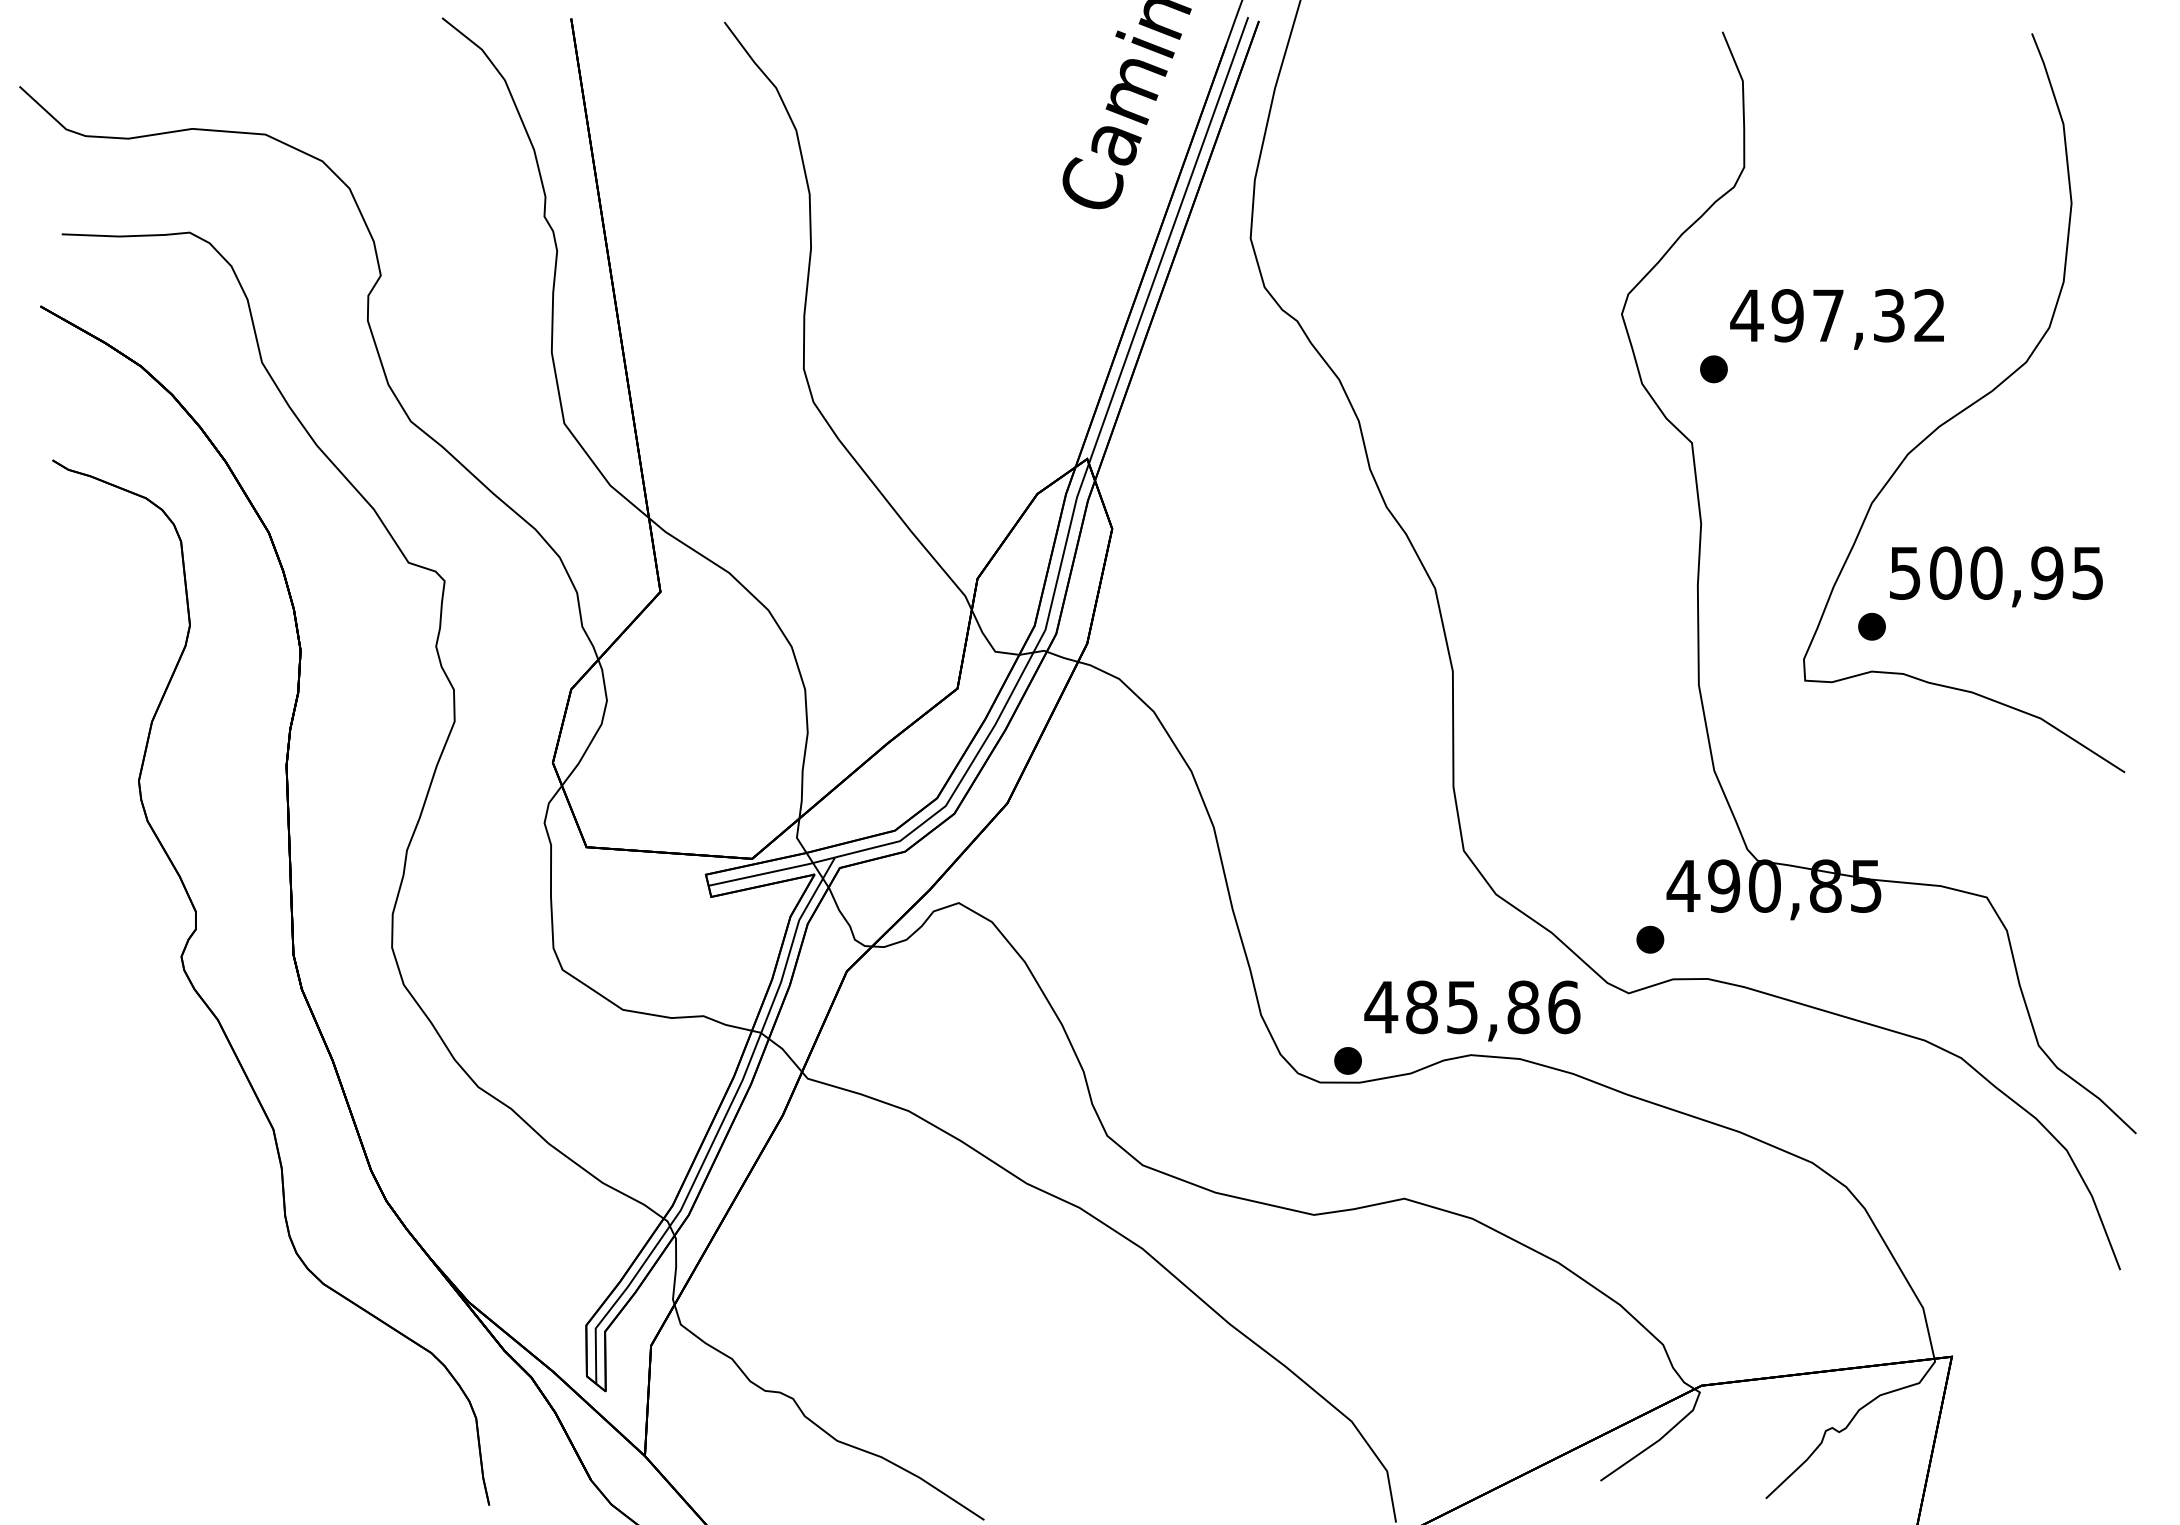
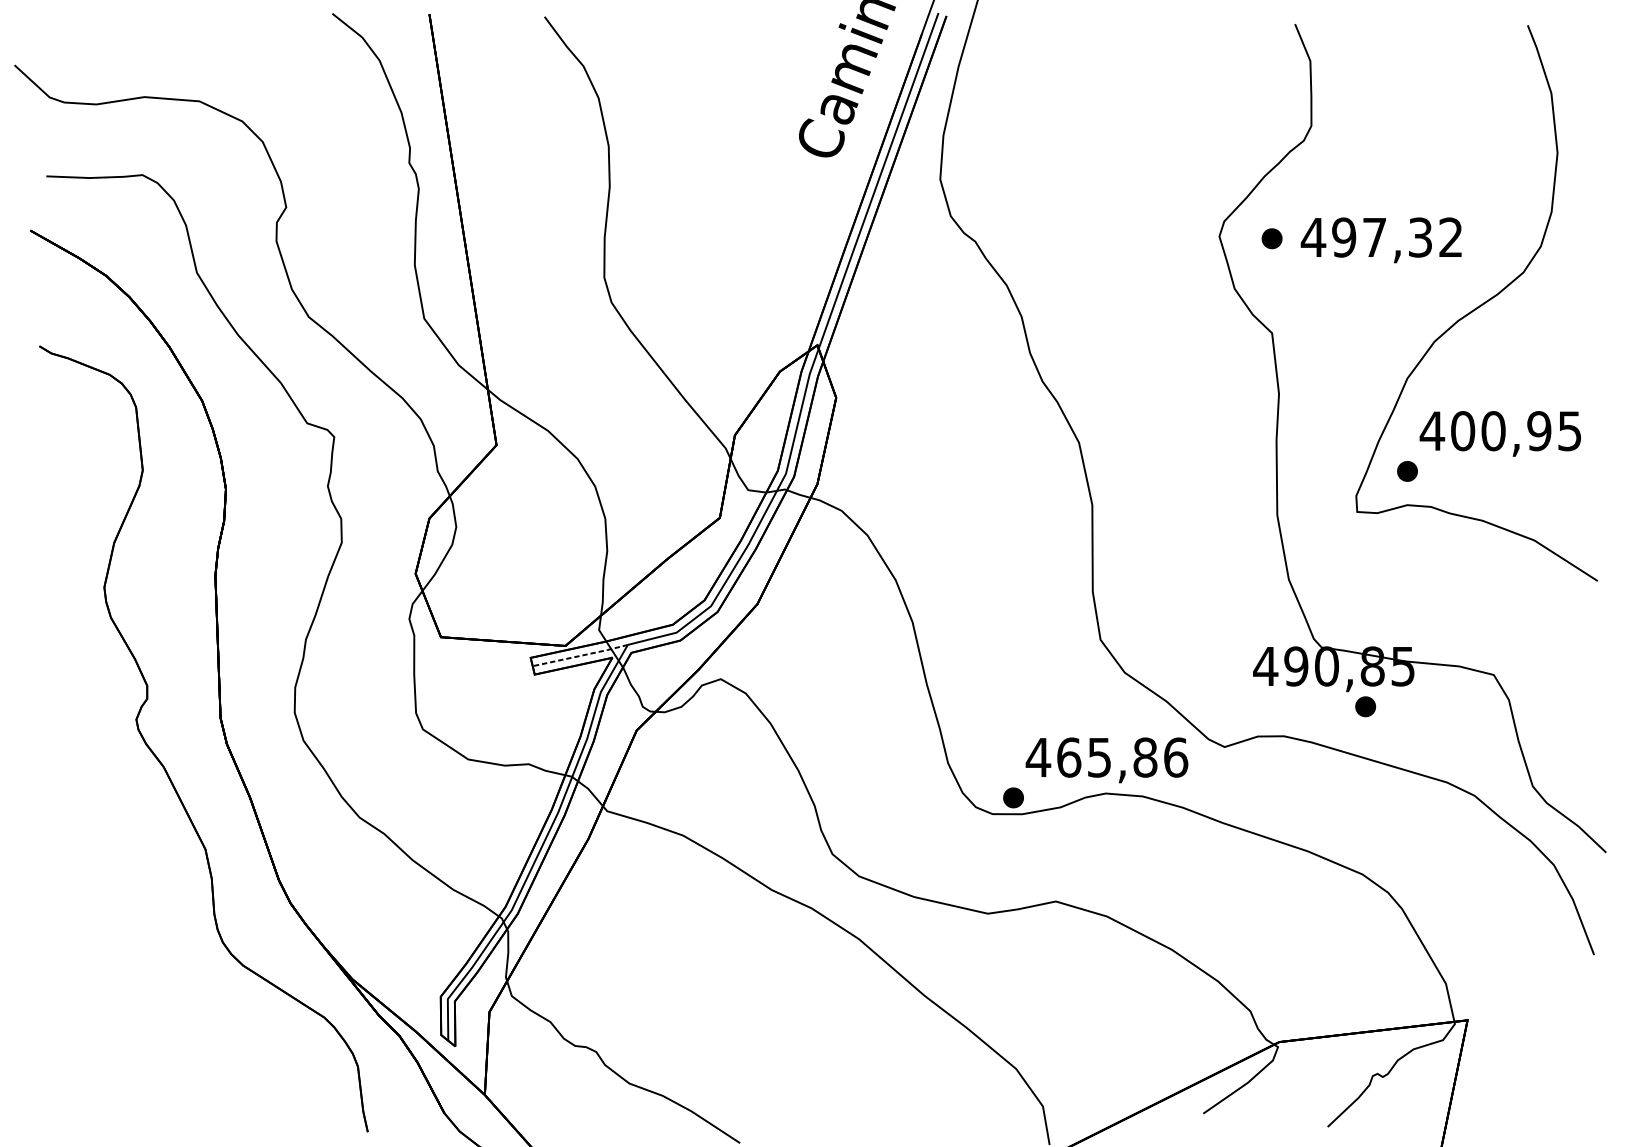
part: (1713, 369) -> (1271, 238), moved
text: (1905, 573) -> (1432, 431), 500,95 -> 400,95
line: (772, 871) -> (580, 655), solid -> dashed
part: (1650, 939) -> (1365, 706), moved
text: (1422, 1007) -> (1069, 757), 485,86 -> 465,86

